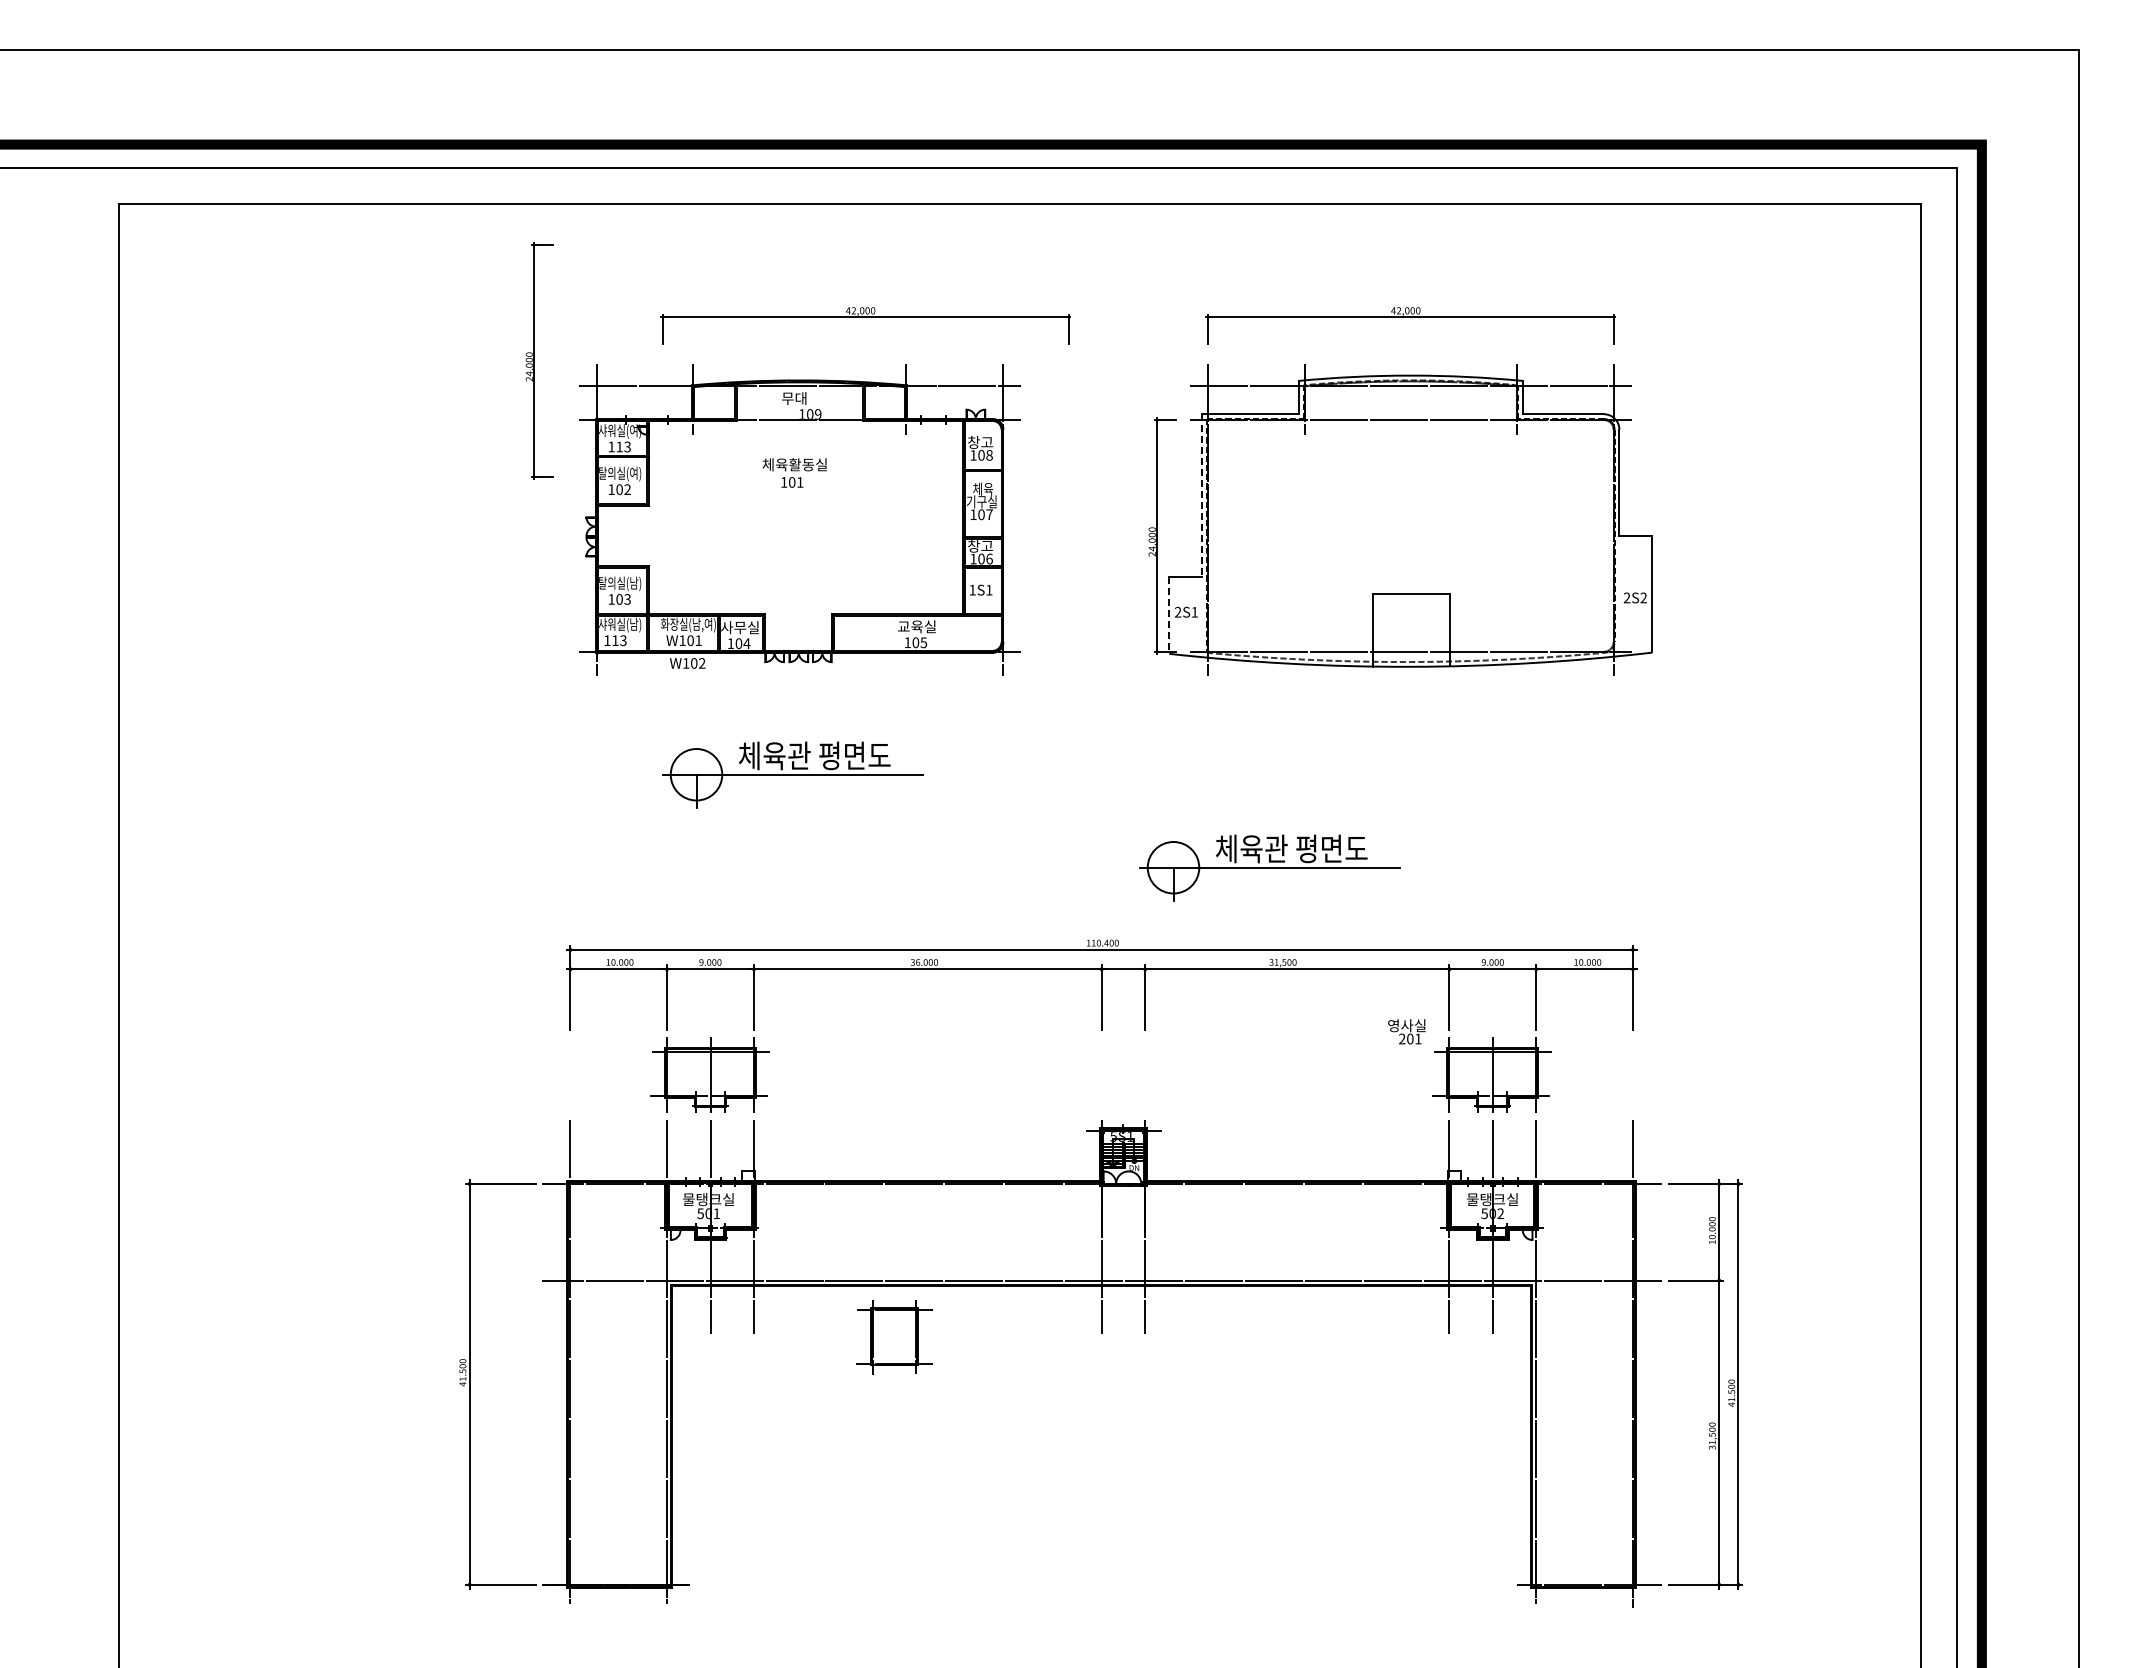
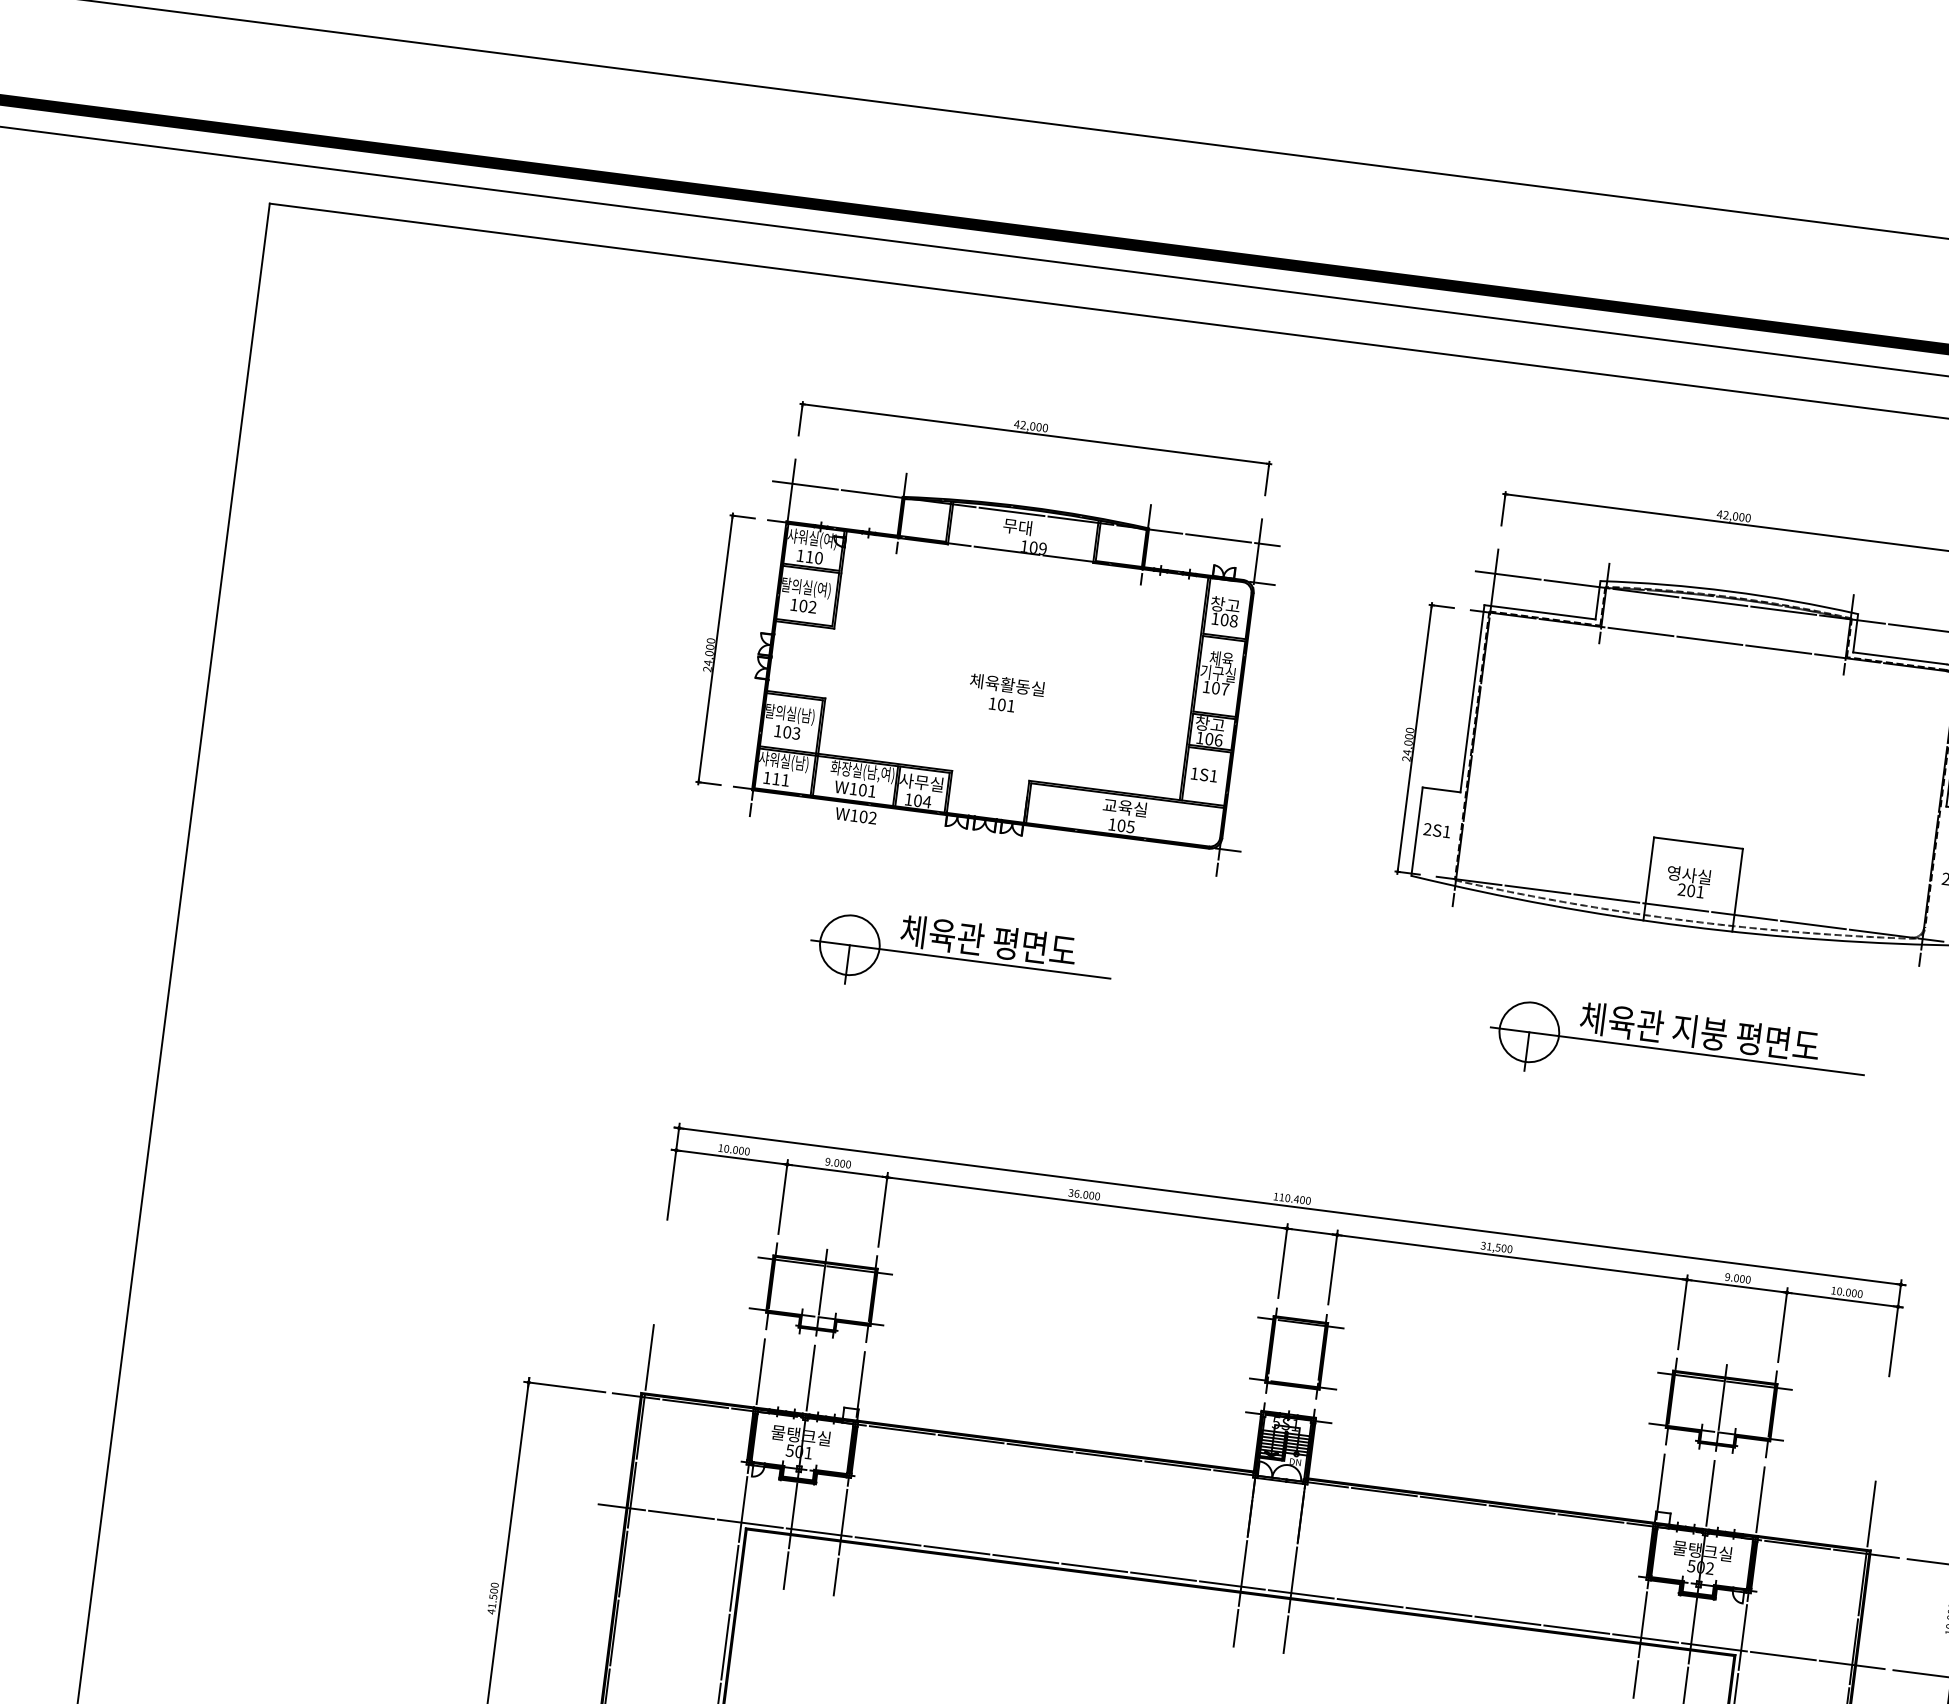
part: (865, 317) -> (1035, 434), moved
part: (539, 360) -> (721, 649), moved
text: (627, 446) -> (818, 557), 113 -> 110
text: (794, 472) -> (1005, 693), moved
line: (1202, 496) -> (1472, 699), dashed -> solid
line: (1169, 615) -> (1417, 831), dashed -> solid
text: (623, 640) -> (785, 780), 113 -> 111
part: (1415, 774) -> (1676, 1050), added
part: (1269, 867) -> (1495, 1136), removed
text: (1406, 1031) -> (1687, 881), moved
part: (894, 1337) -> (1296, 1354), moved

